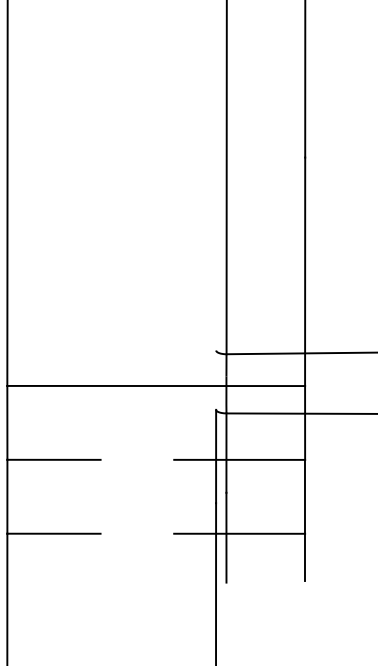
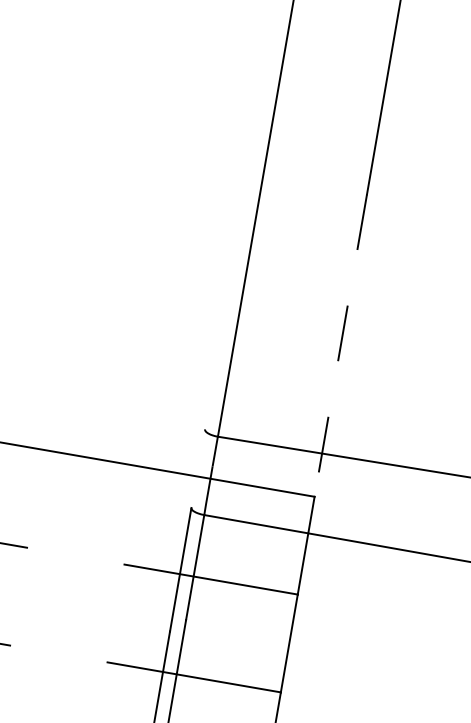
line: (305, 272) -> (341, 346), solid -> dashed

